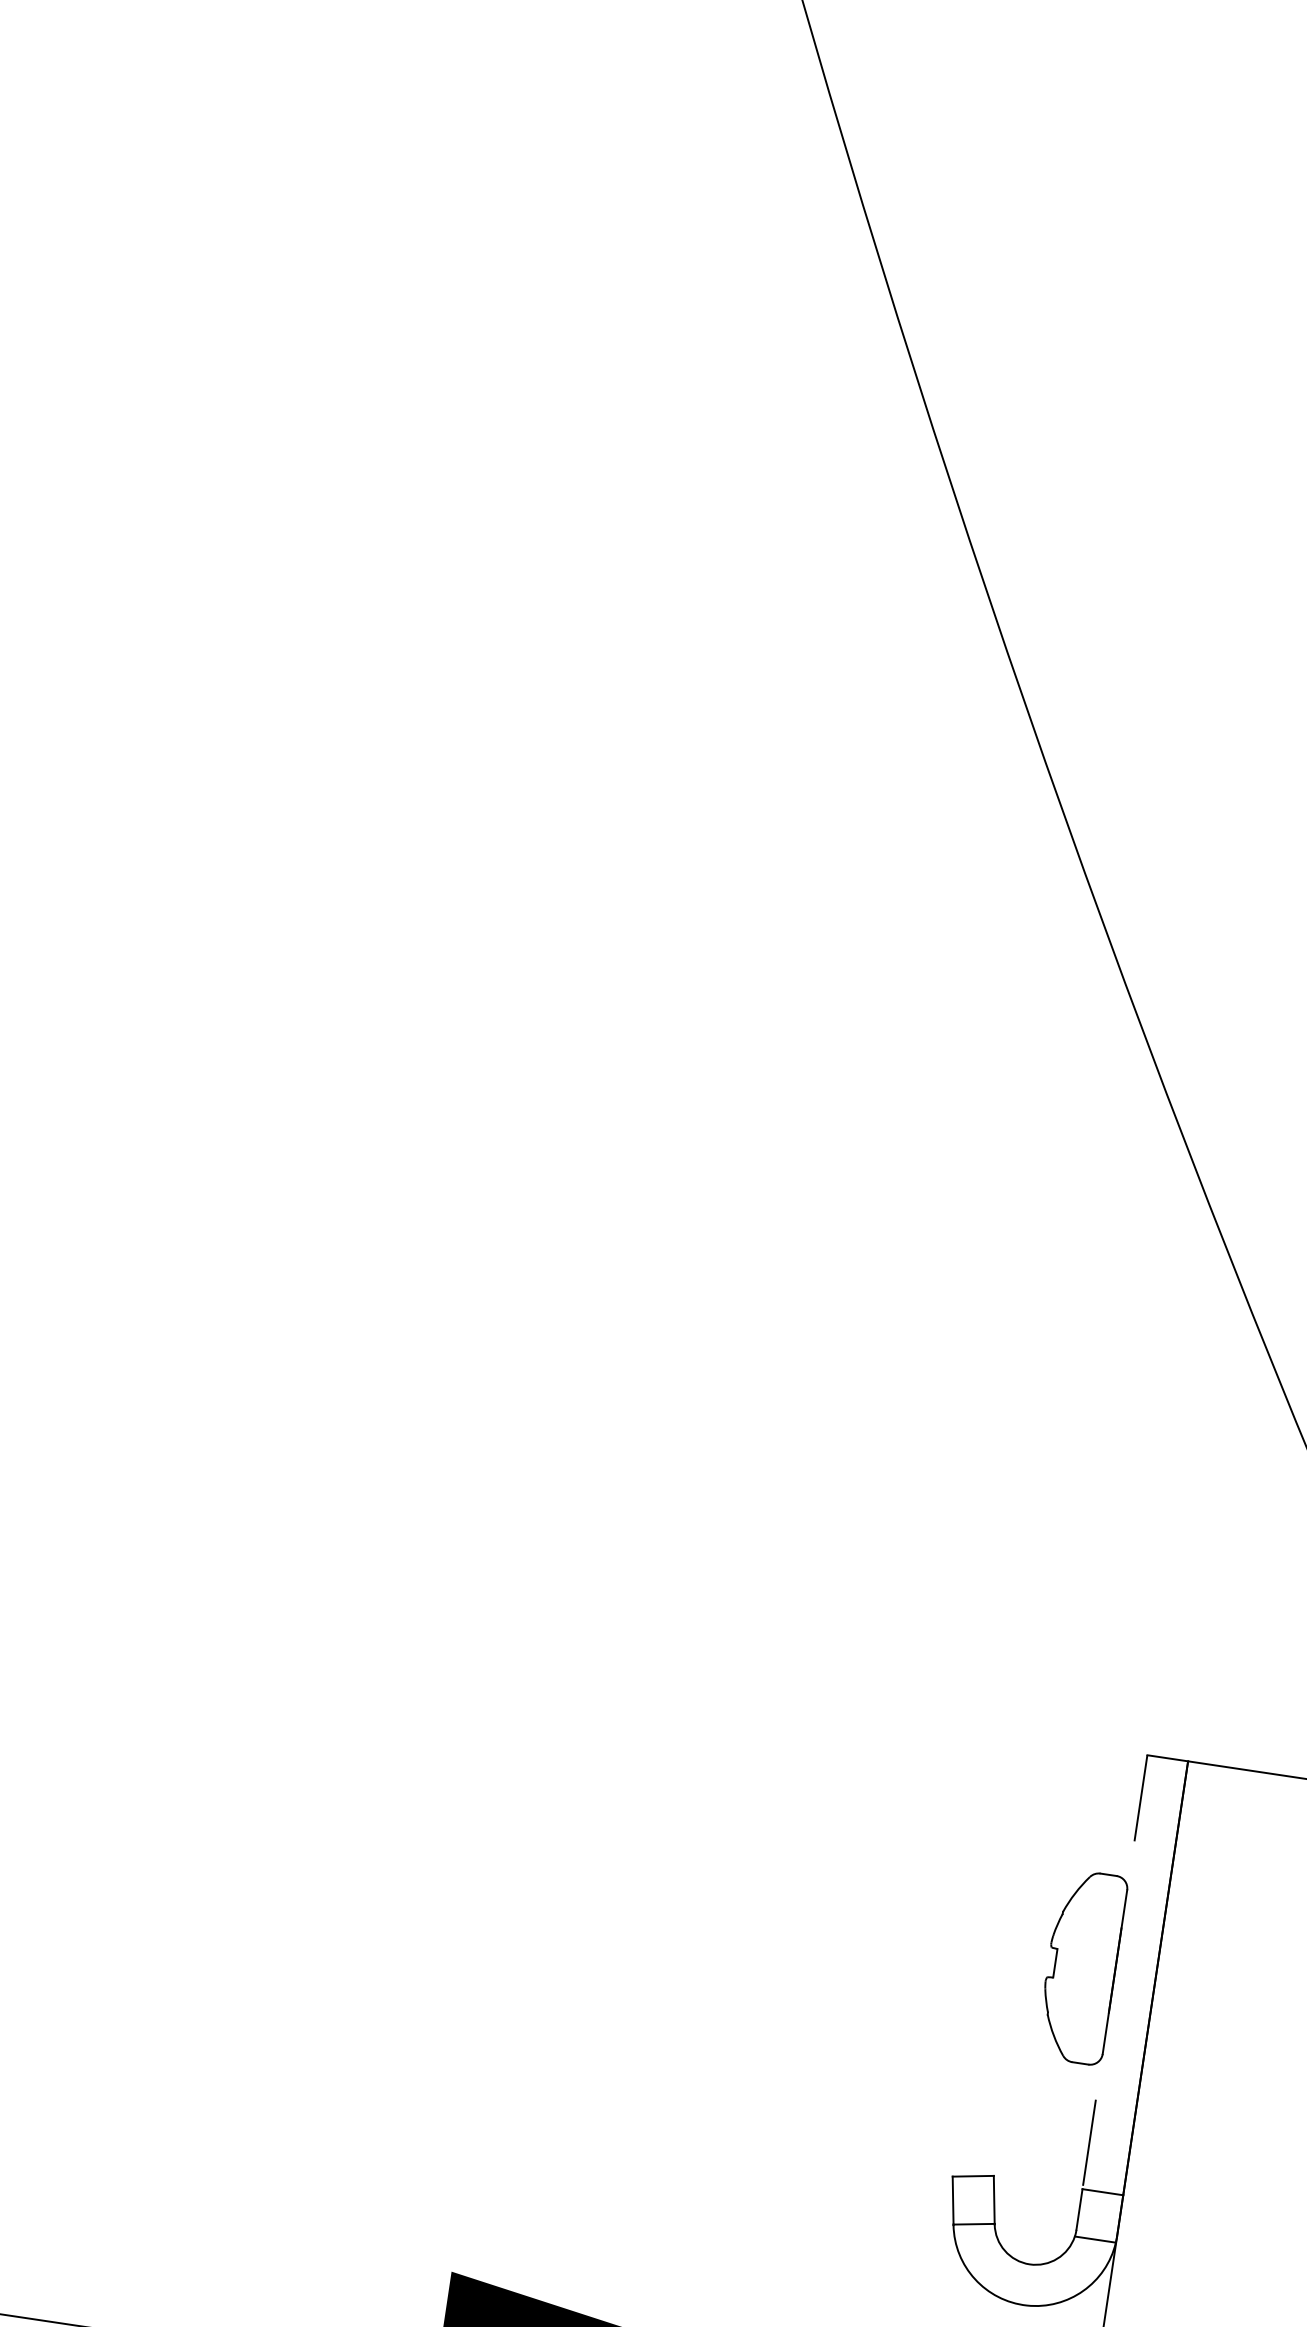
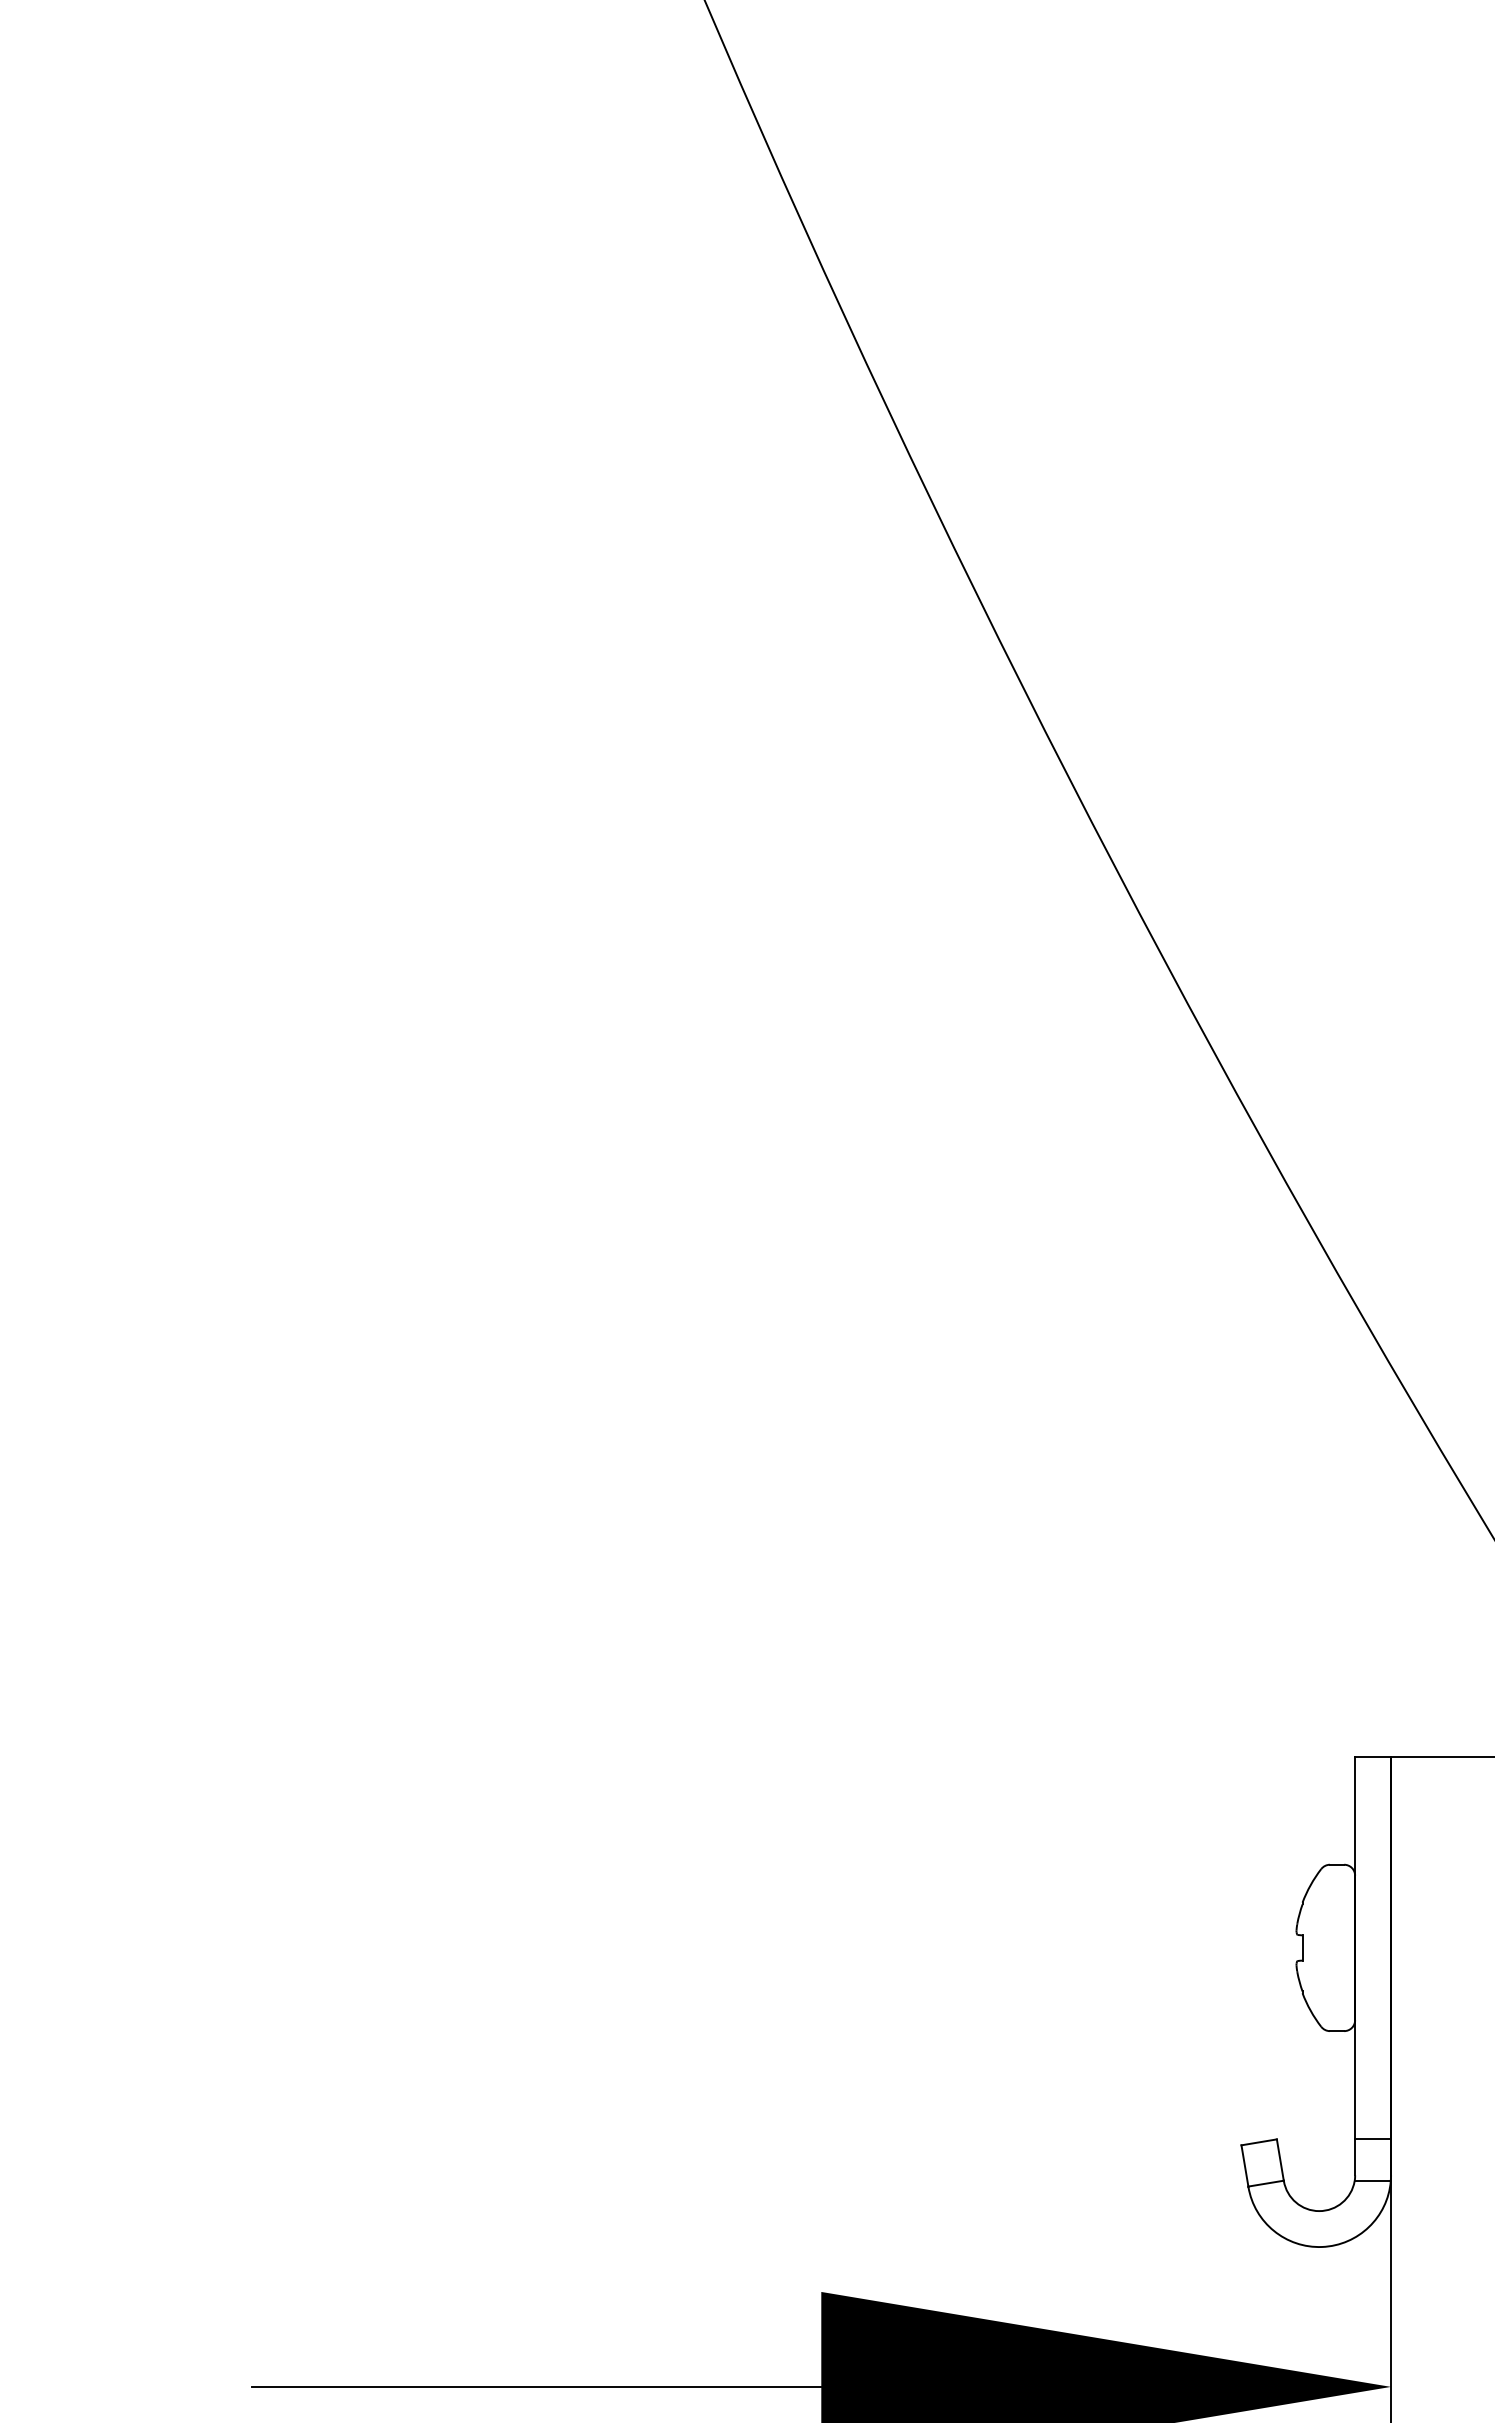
line: (1115, 1972) -> (1355, 1948), dashed -> solid

